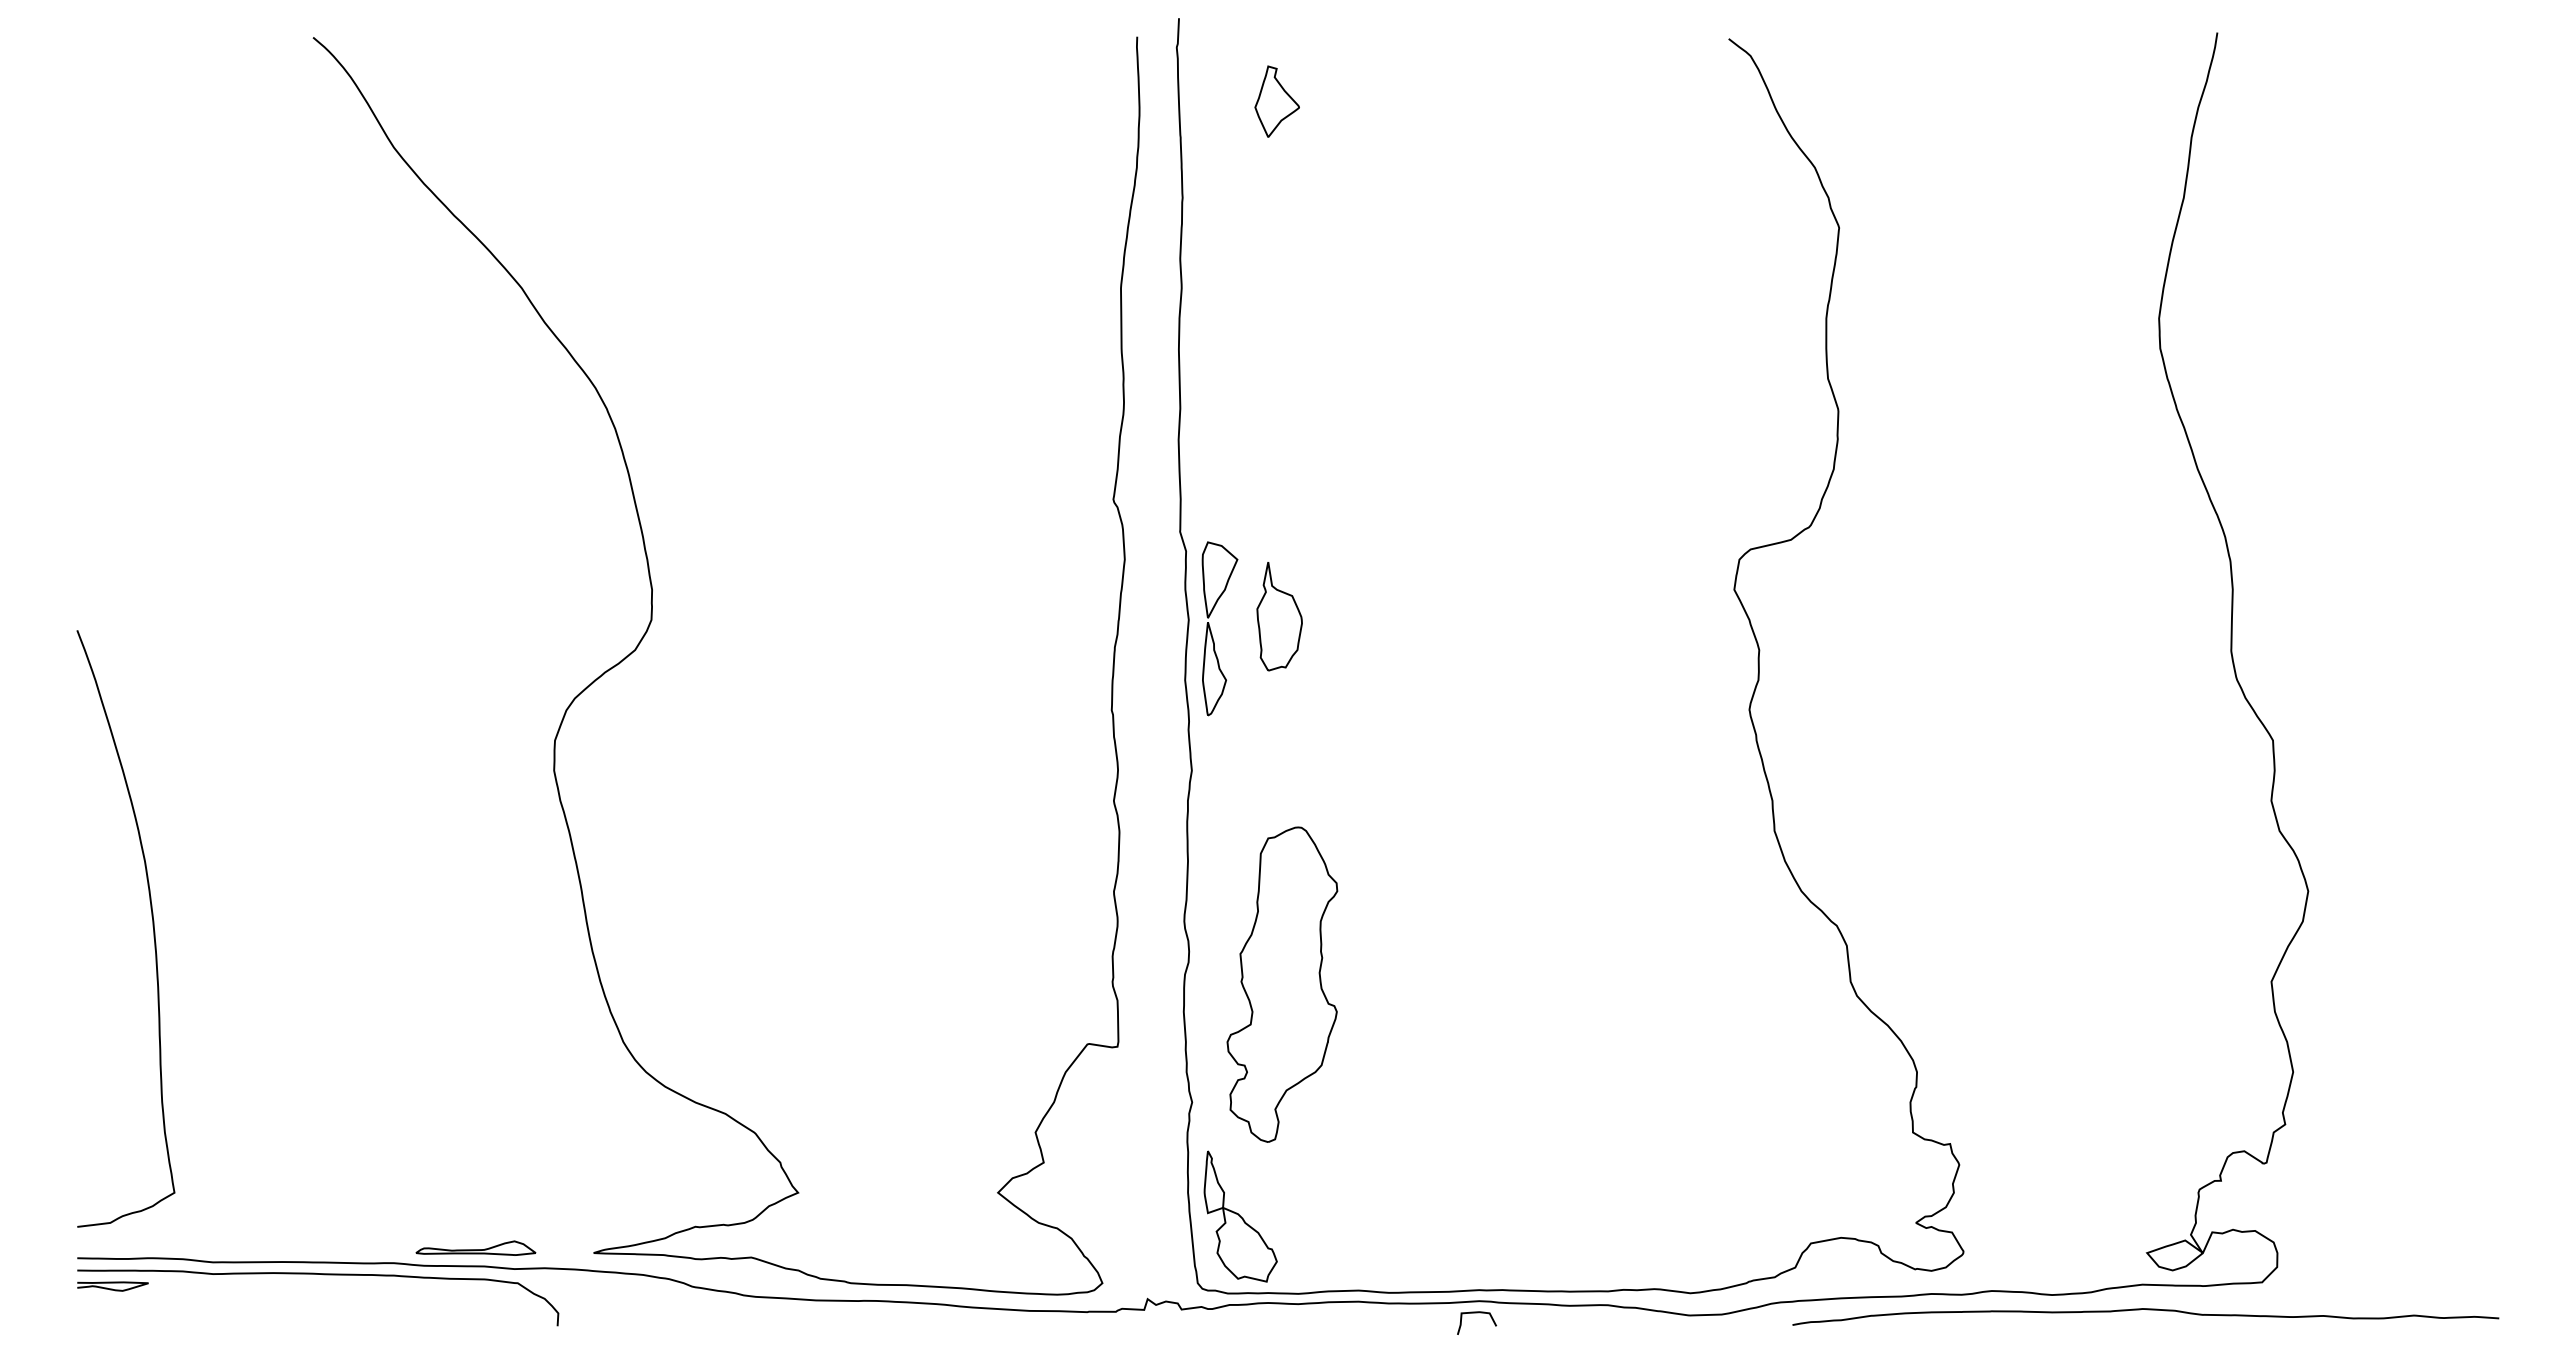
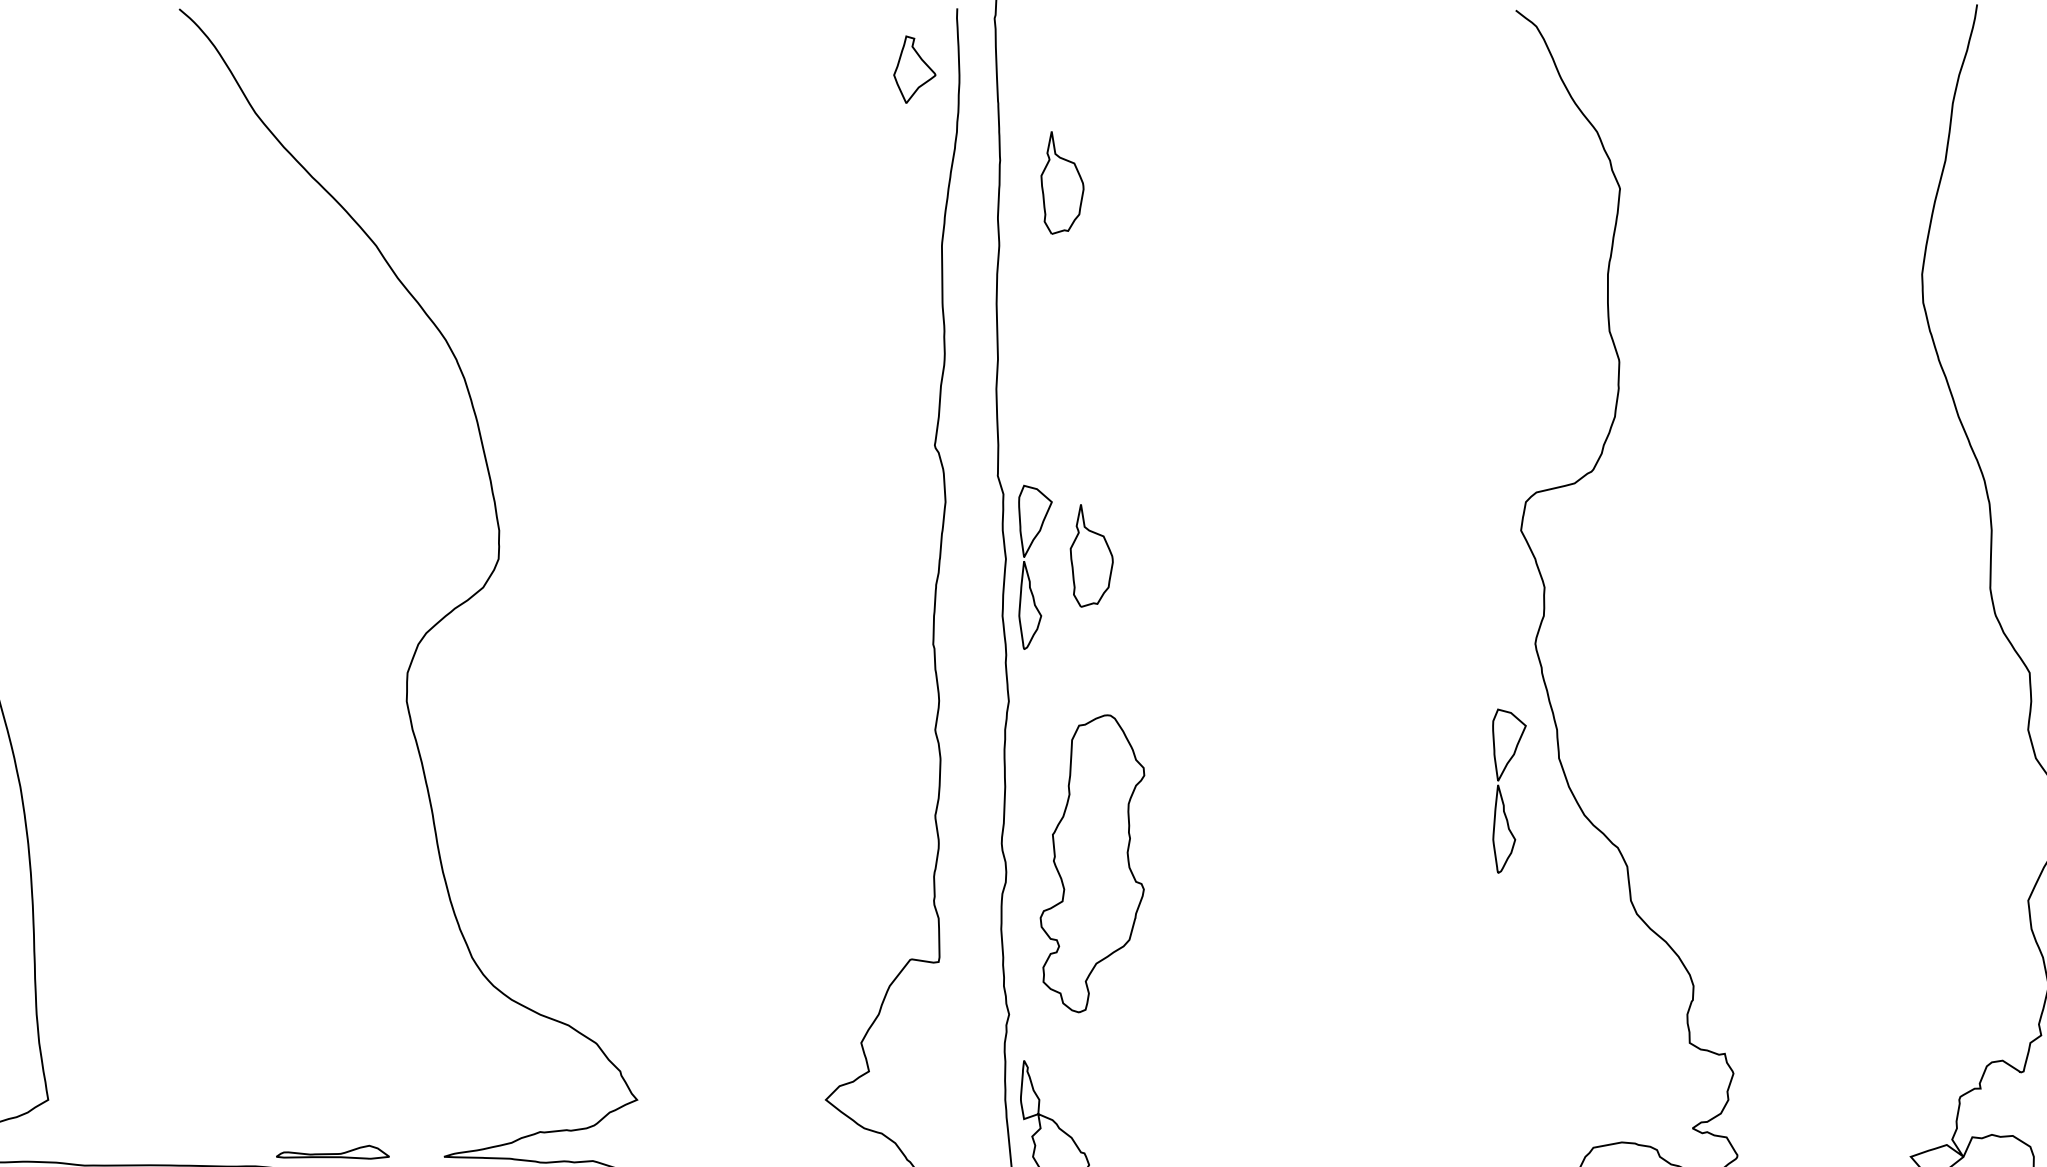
part: (1276, 101) -> (914, 69), moved
part: (1248, 221) -> (1062, 182), added
part: (1713, 867) -> (1501, 792), added
part: (1282, 984) -> (1092, 863), moved

